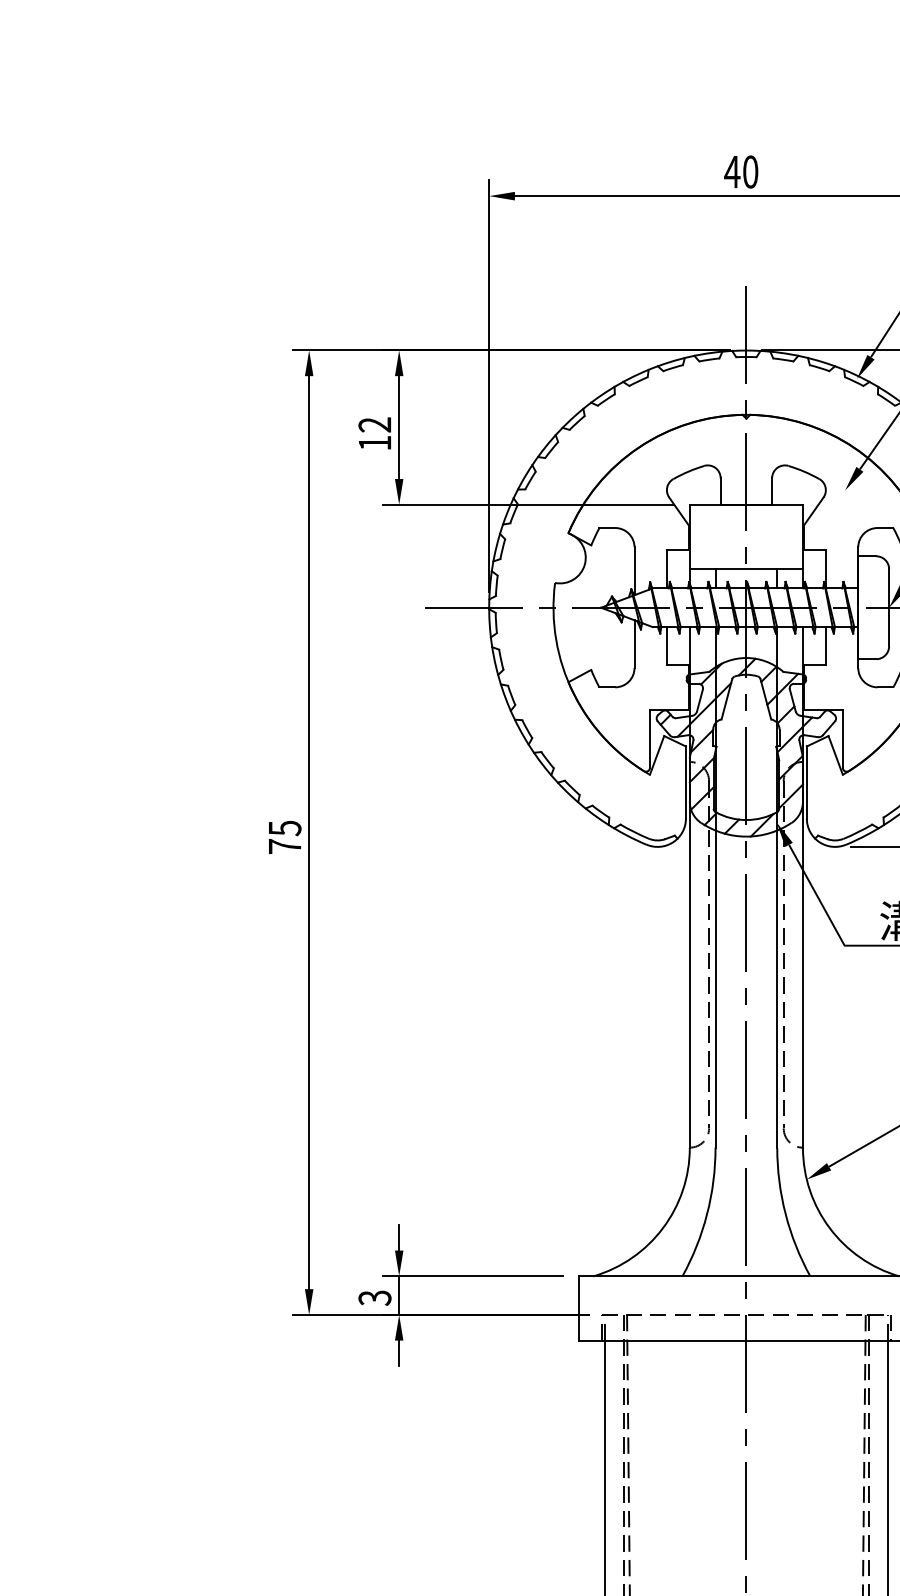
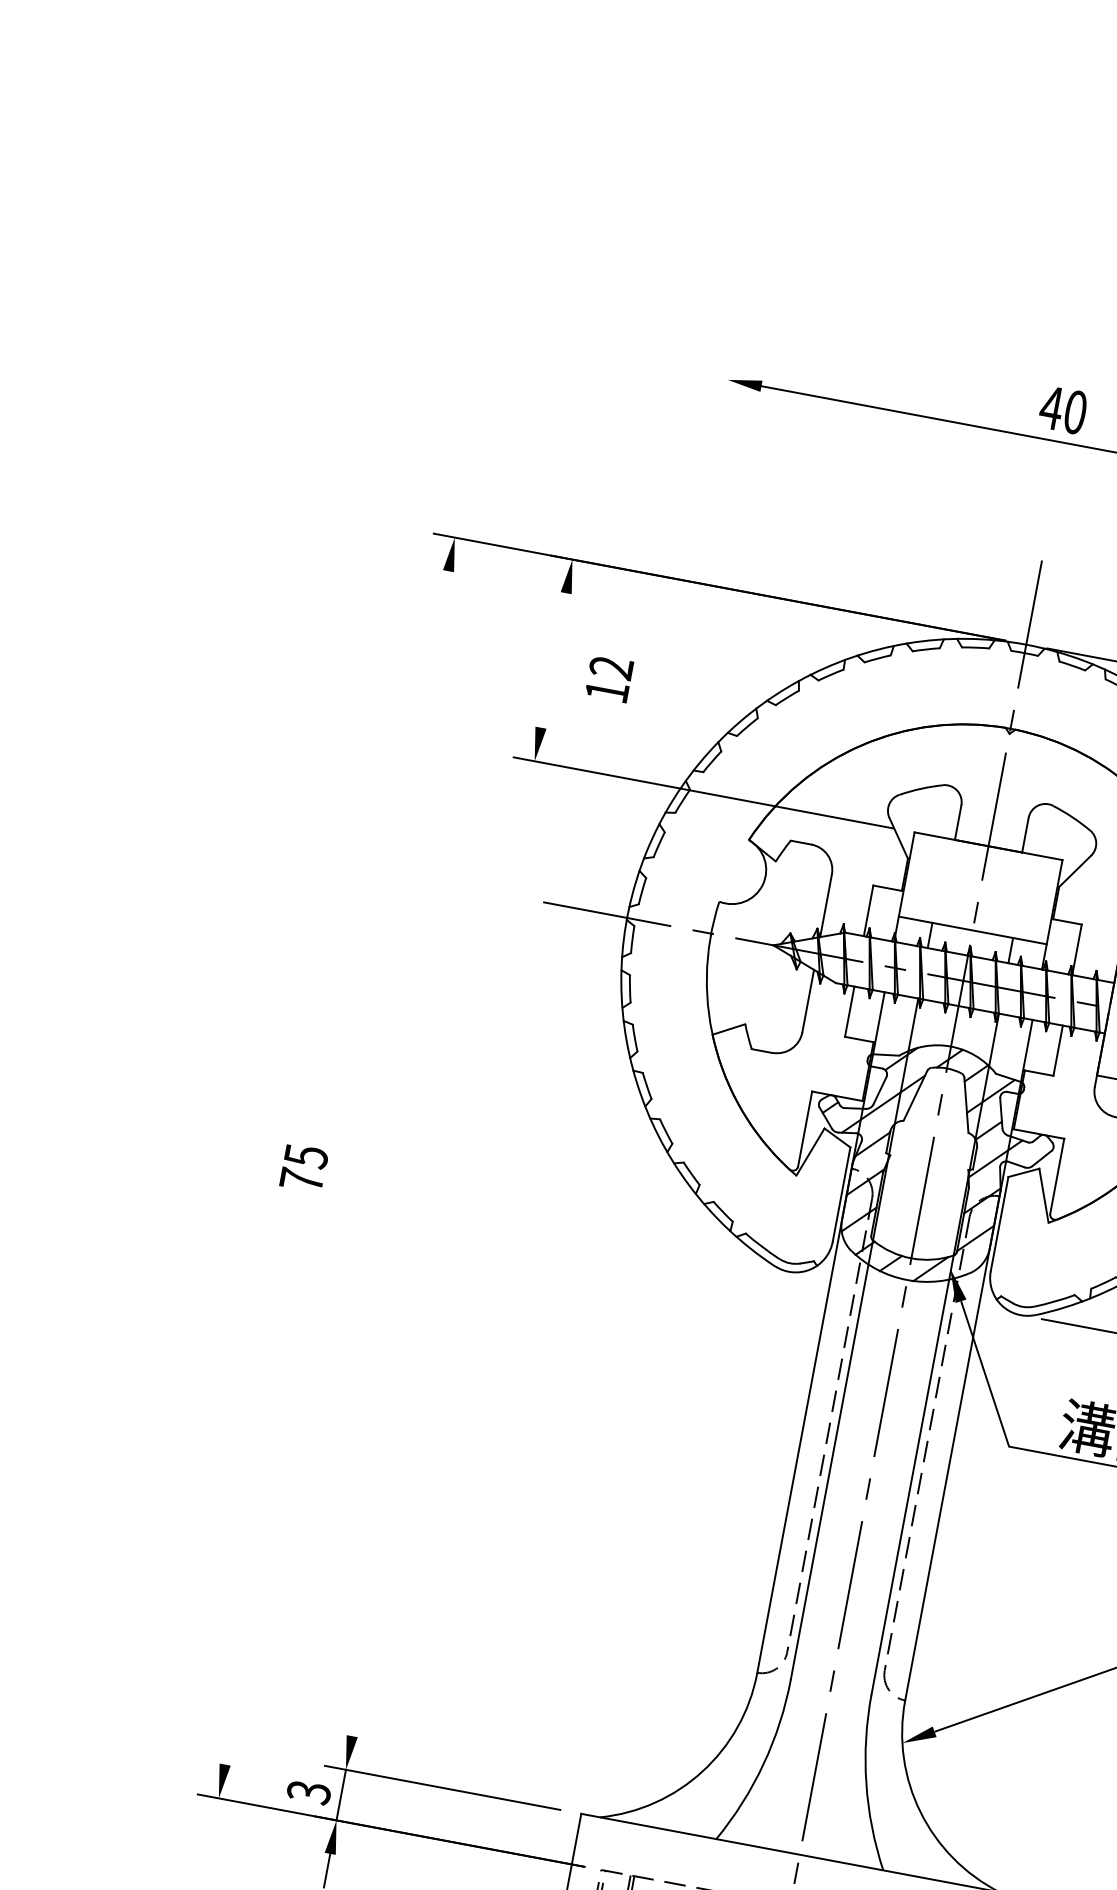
line: (489, 385) -> (681, 627), removed
line: (399, 427) -> (554, 660), removed
text: (374, 433) -> (608, 678), moved
line: (309, 832) -> (337, 1167), removed
line: (399, 1237) -> (355, 1719), removed

